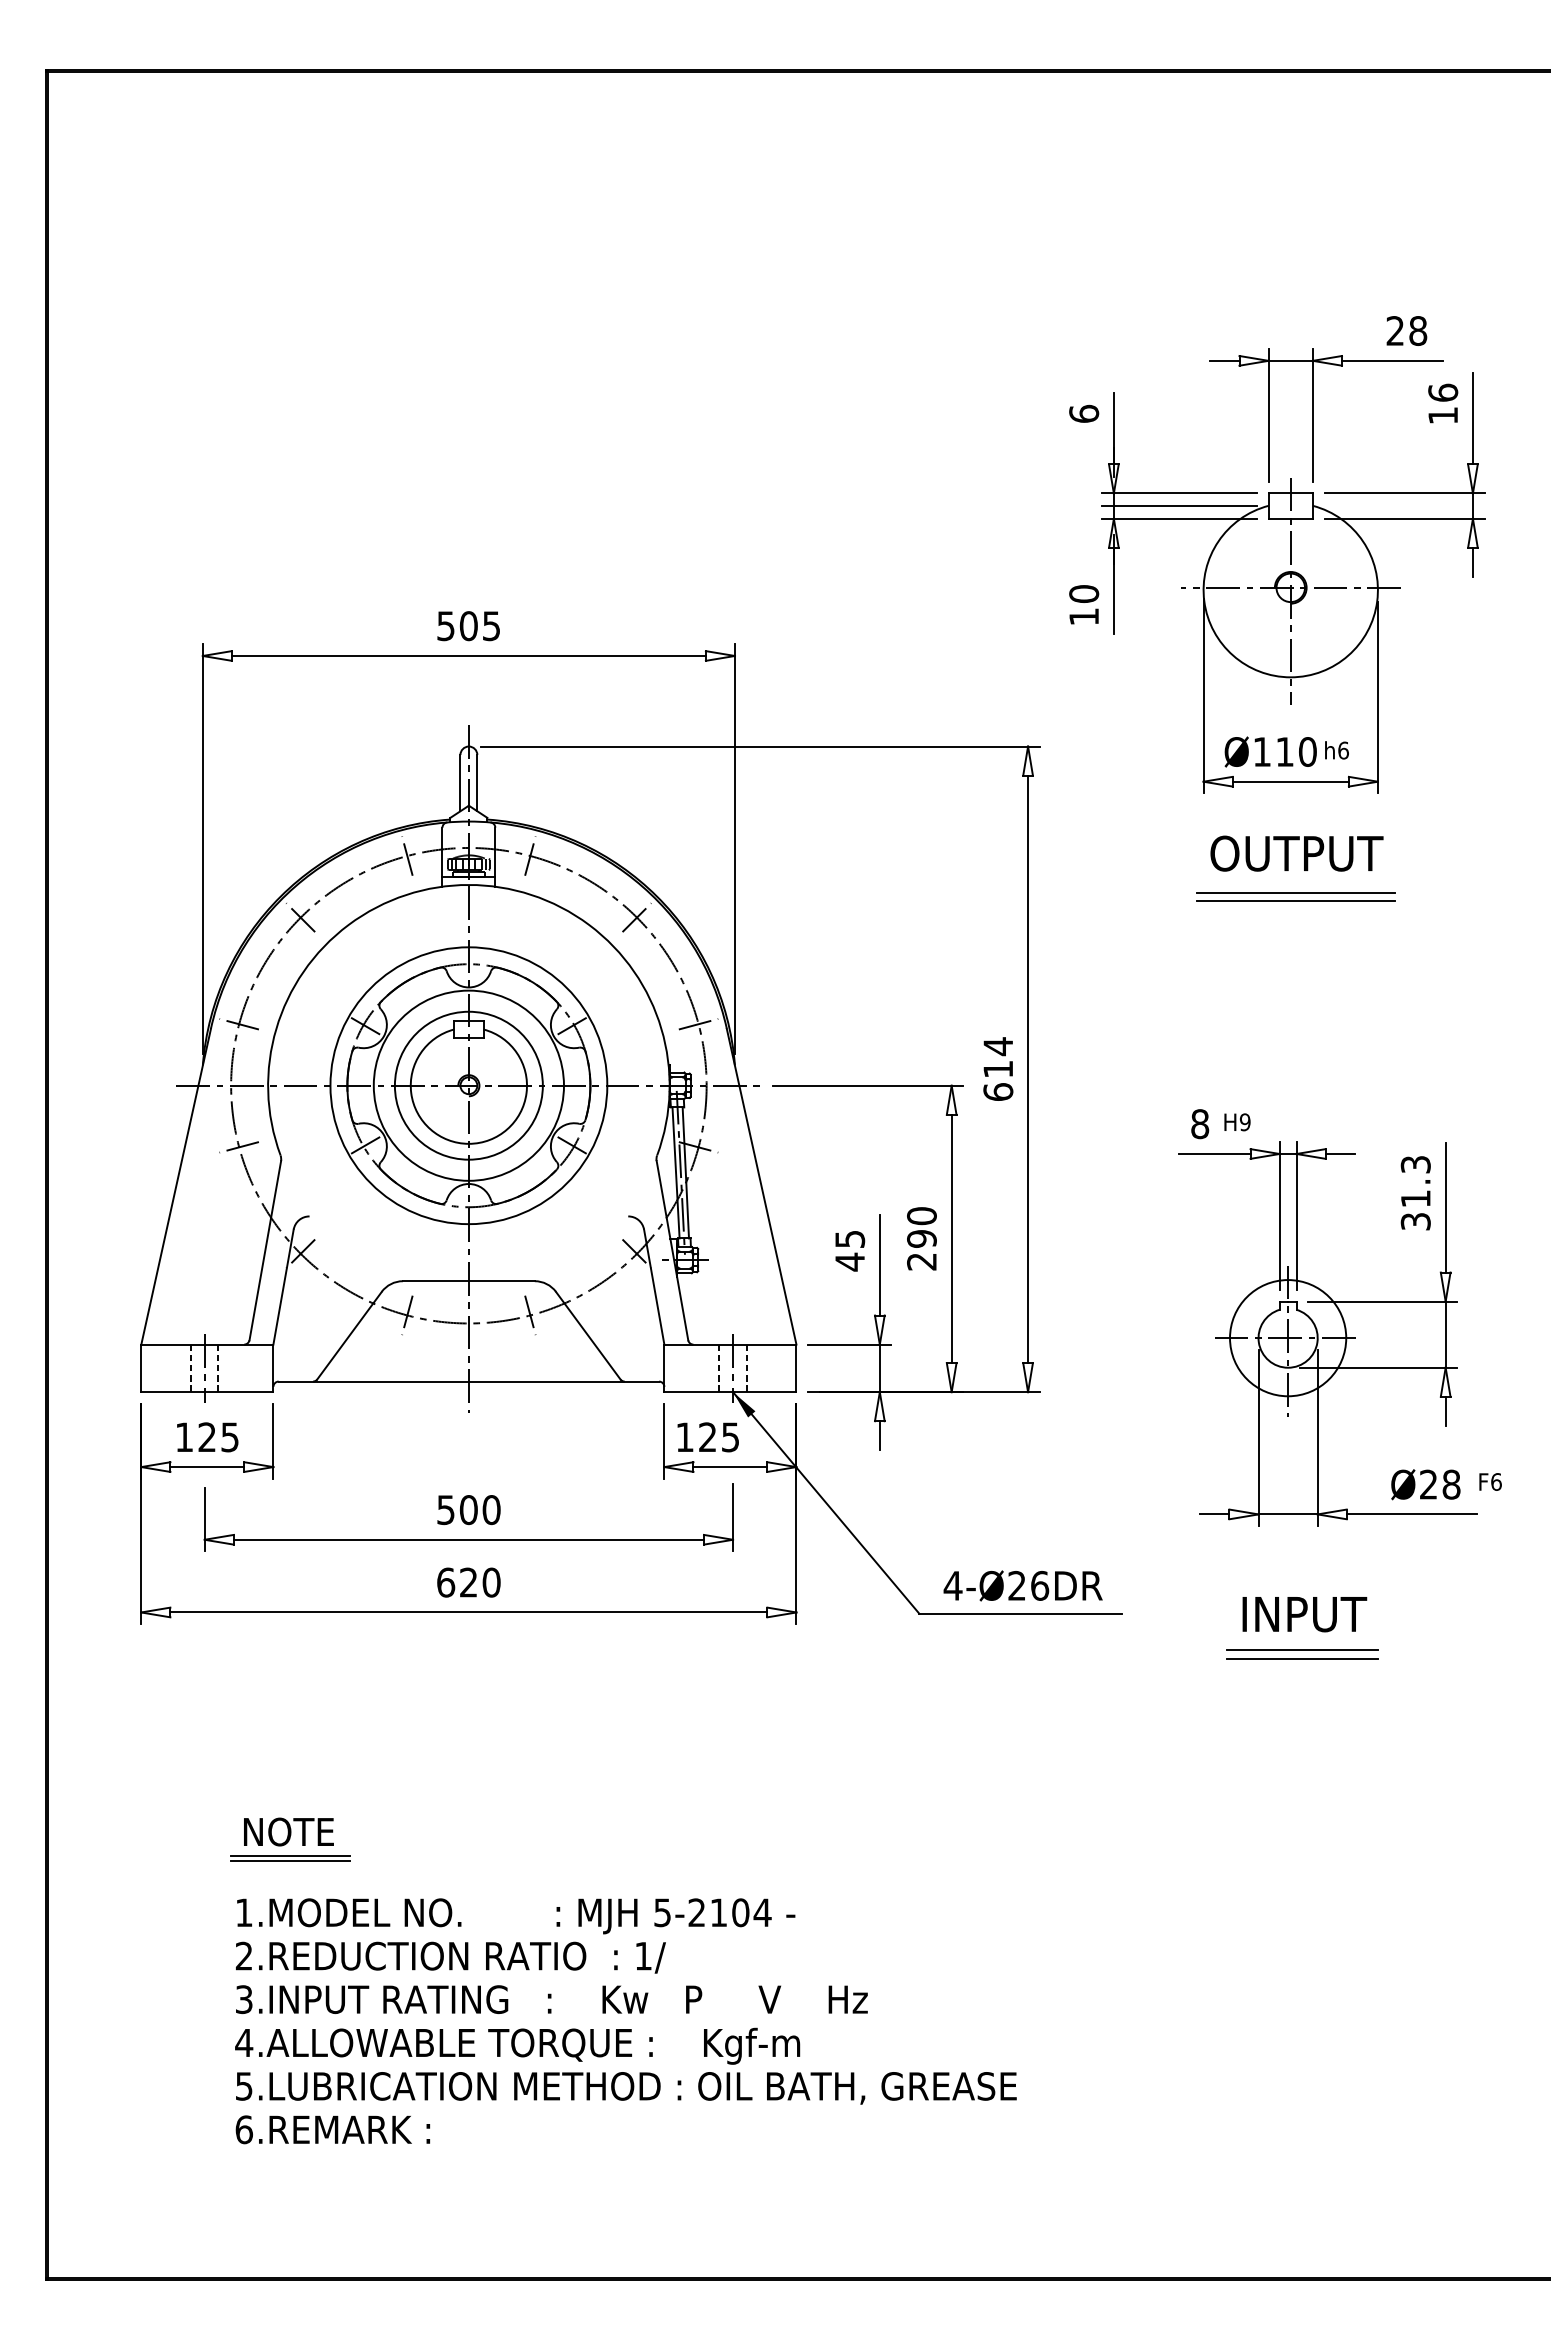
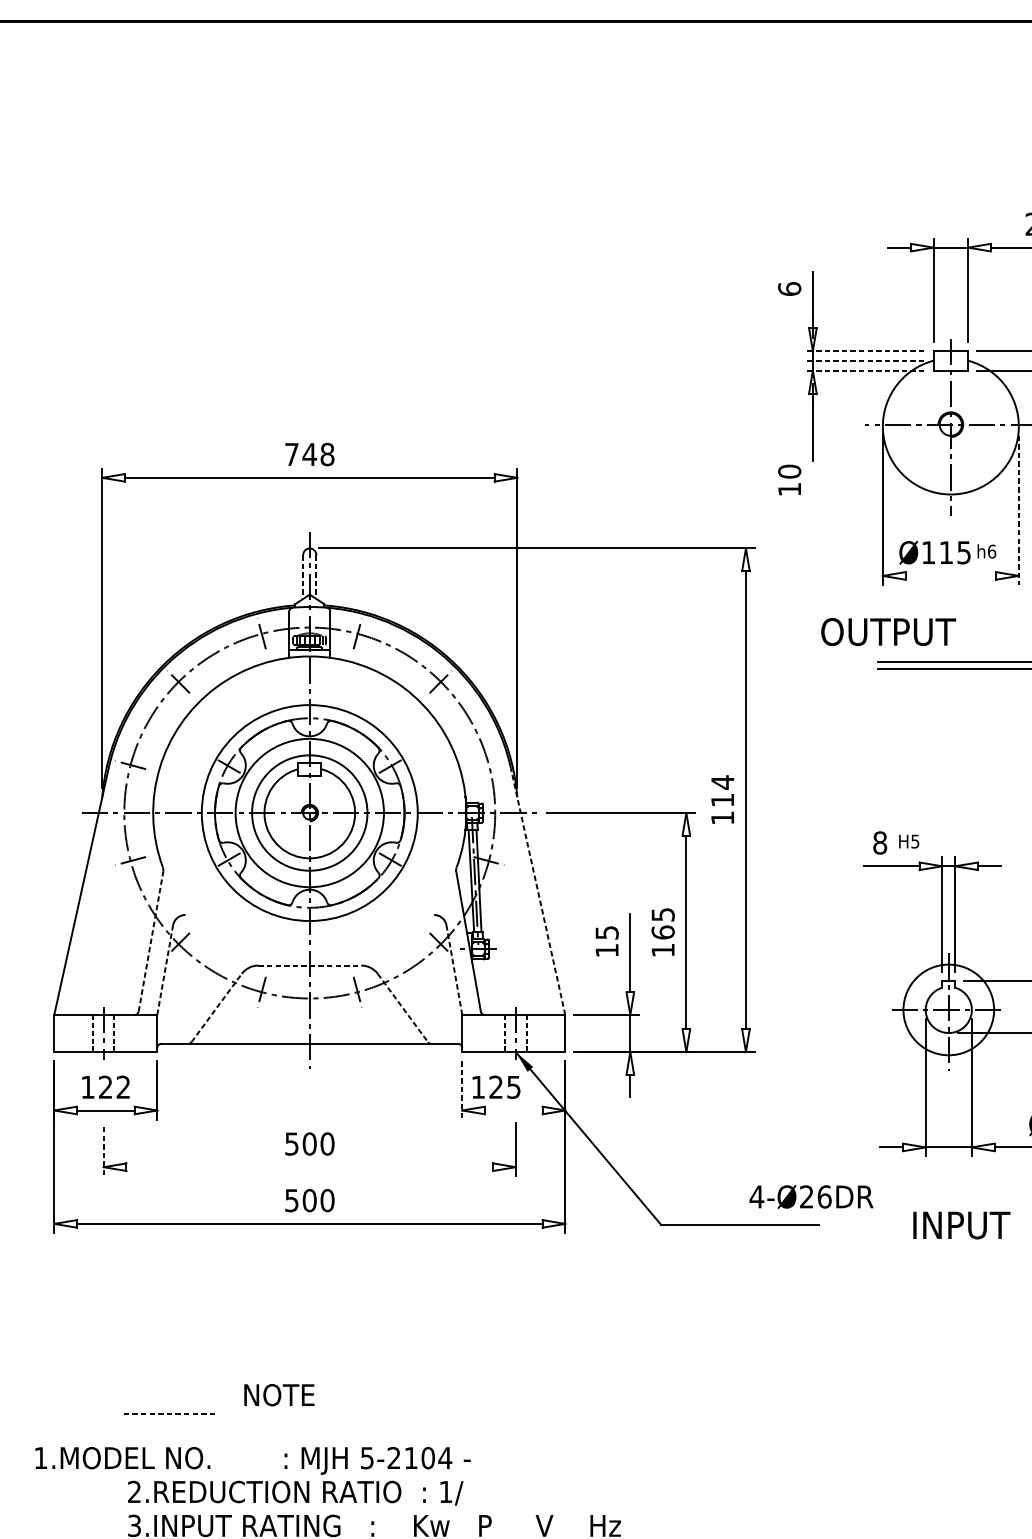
line: (1179, 493) -> (864, 351), solid -> dashed
line: (1179, 506) -> (864, 361), solid -> dashed
line: (1179, 518) -> (864, 370), solid -> dashed
text: (1084, 604) -> (789, 479), moved
text: (468, 626) -> (309, 454), 505 -> 748
line: (1377, 697) -> (1018, 510), solid -> dashed
text: (1307, 751) -> (963, 552), Ø110 -> Ø115
line: (1290, 781) -> (950, 575), removed
line: (460, 783) -> (303, 577), solid -> dashed
line: (477, 783) -> (316, 577), solid -> dashed
text: (1296, 853) -> (888, 631), moved
line: (698, 1023) -> (488, 764), removed
text: (998, 1091) -> (722, 817), 614 -> 114
text: (1244, 1121) -> (914, 840), H9 -> H5
line: (761, 1186) -> (538, 891), solid -> dashed
text: (921, 1238) -> (662, 932), 290 -> 165
line: (265, 1250) -> (151, 941), solid -> dashed
text: (849, 1261) -> (606, 950), 45 -> 15
line: (468, 1281) -> (309, 965), solid -> dashed
line: (283, 1286) -> (165, 969), solid -> dashed
line: (654, 1286) -> (454, 969), solid -> dashed
line: (349, 1335) -> (216, 1007), solid -> dashed
line: (588, 1336) -> (403, 1008), solid -> dashed
text: (229, 1437) -> (123, 1087), 125 -> 122
line: (664, 1441) -> (462, 1090), solid -> dashed
line: (730, 1467) -> (513, 1110), removed
line: (204, 1519) -> (103, 1151), solid -> dashed
line: (468, 1539) -> (309, 1166), removed
text: (457, 1582) -> (300, 1200), 620 -> 500
text: (1022, 1585) -> (811, 1196), moved
line: (1302, 1650) -> (960, 1253), removed
line: (1302, 1658) -> (960, 1259), removed
text: (288, 1831) -> (279, 1394), moved
line: (290, 1855) -> (170, 1413), solid -> dashed
line: (289, 1861) -> (169, 1418), removed
text: (516, 1916) -> (253, 1461), moved

